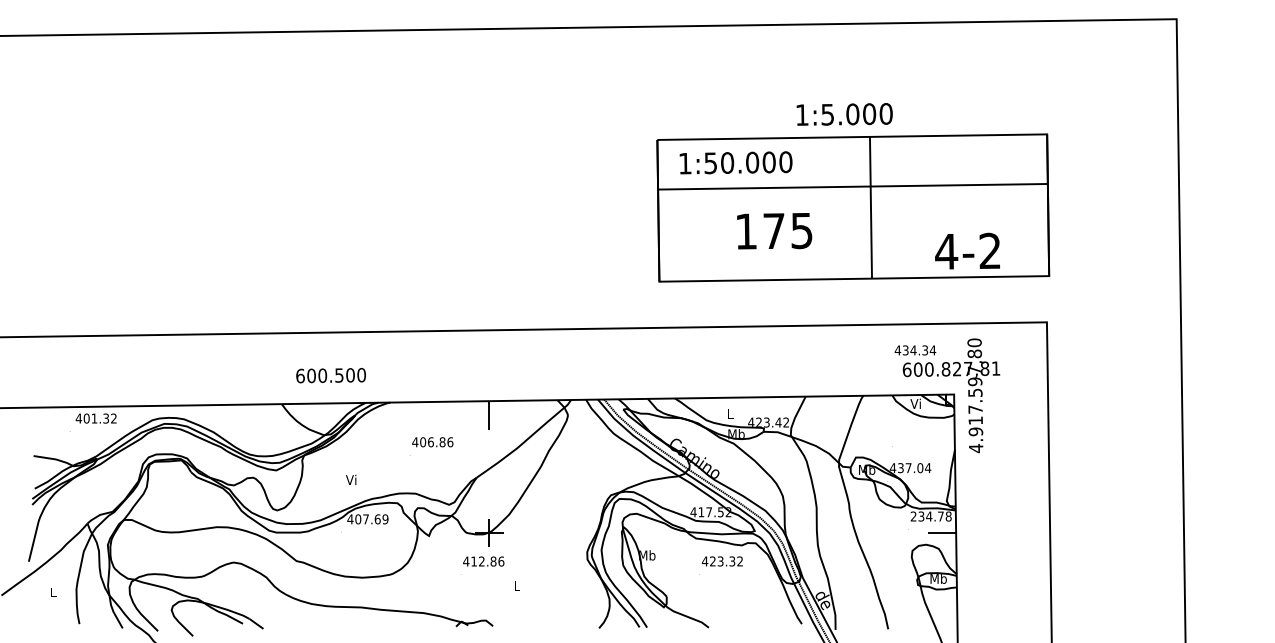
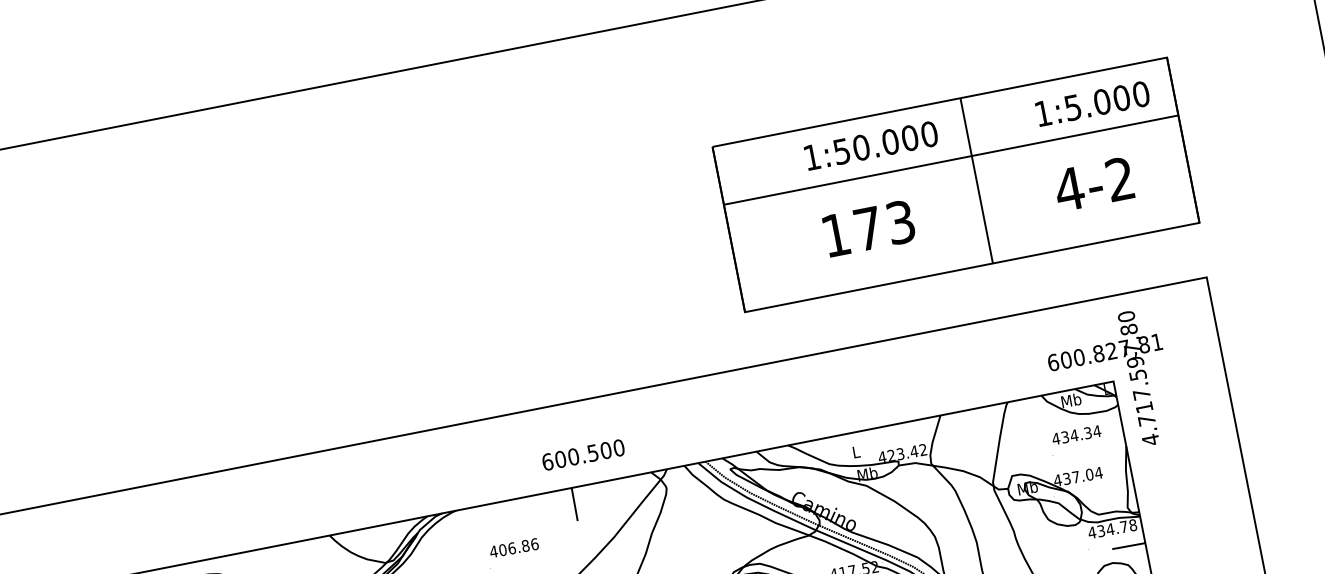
text: (844, 114) -> (1092, 103), moved
text: (735, 162) -> (870, 145), moved
text: (802, 230) -> (901, 221), 175 -> 173
text: (967, 250) -> (1093, 183), moved
text: (915, 350) -> (1076, 435), moved
text: (330, 375) -> (582, 454), moved
text: (916, 403) -> (1071, 399), Vi -> Mb
text: (975, 431) -> (1146, 420), 4.917.597,80 -> 4.717.597,80
text: (913, 516) -> (1091, 532), 234.78 -> 434.78

